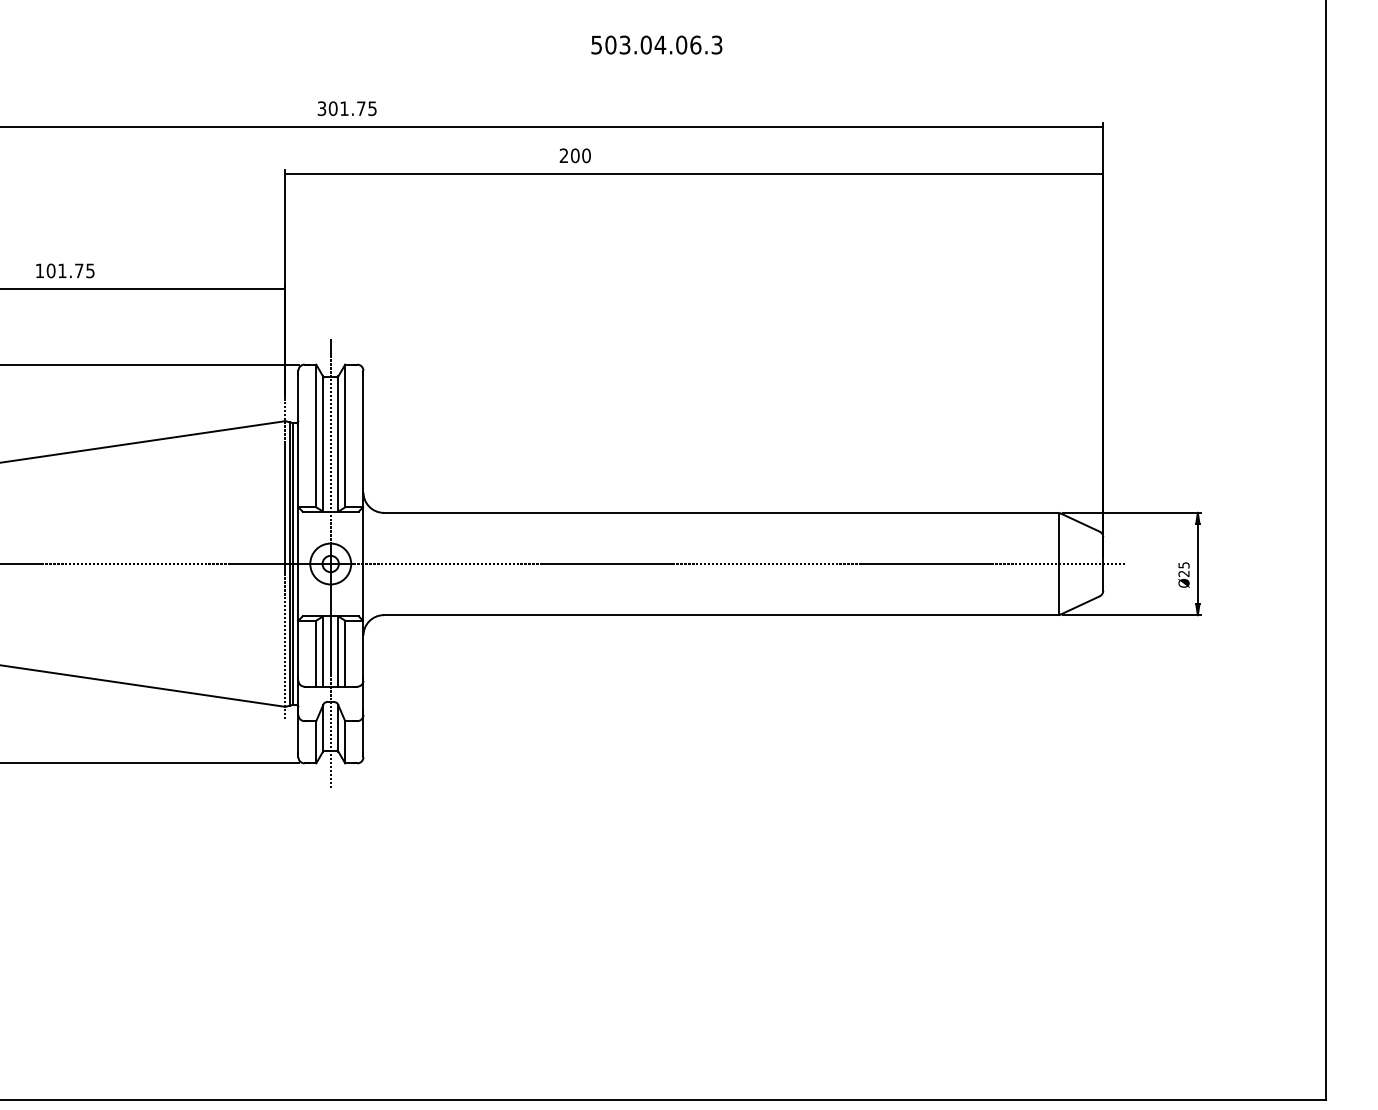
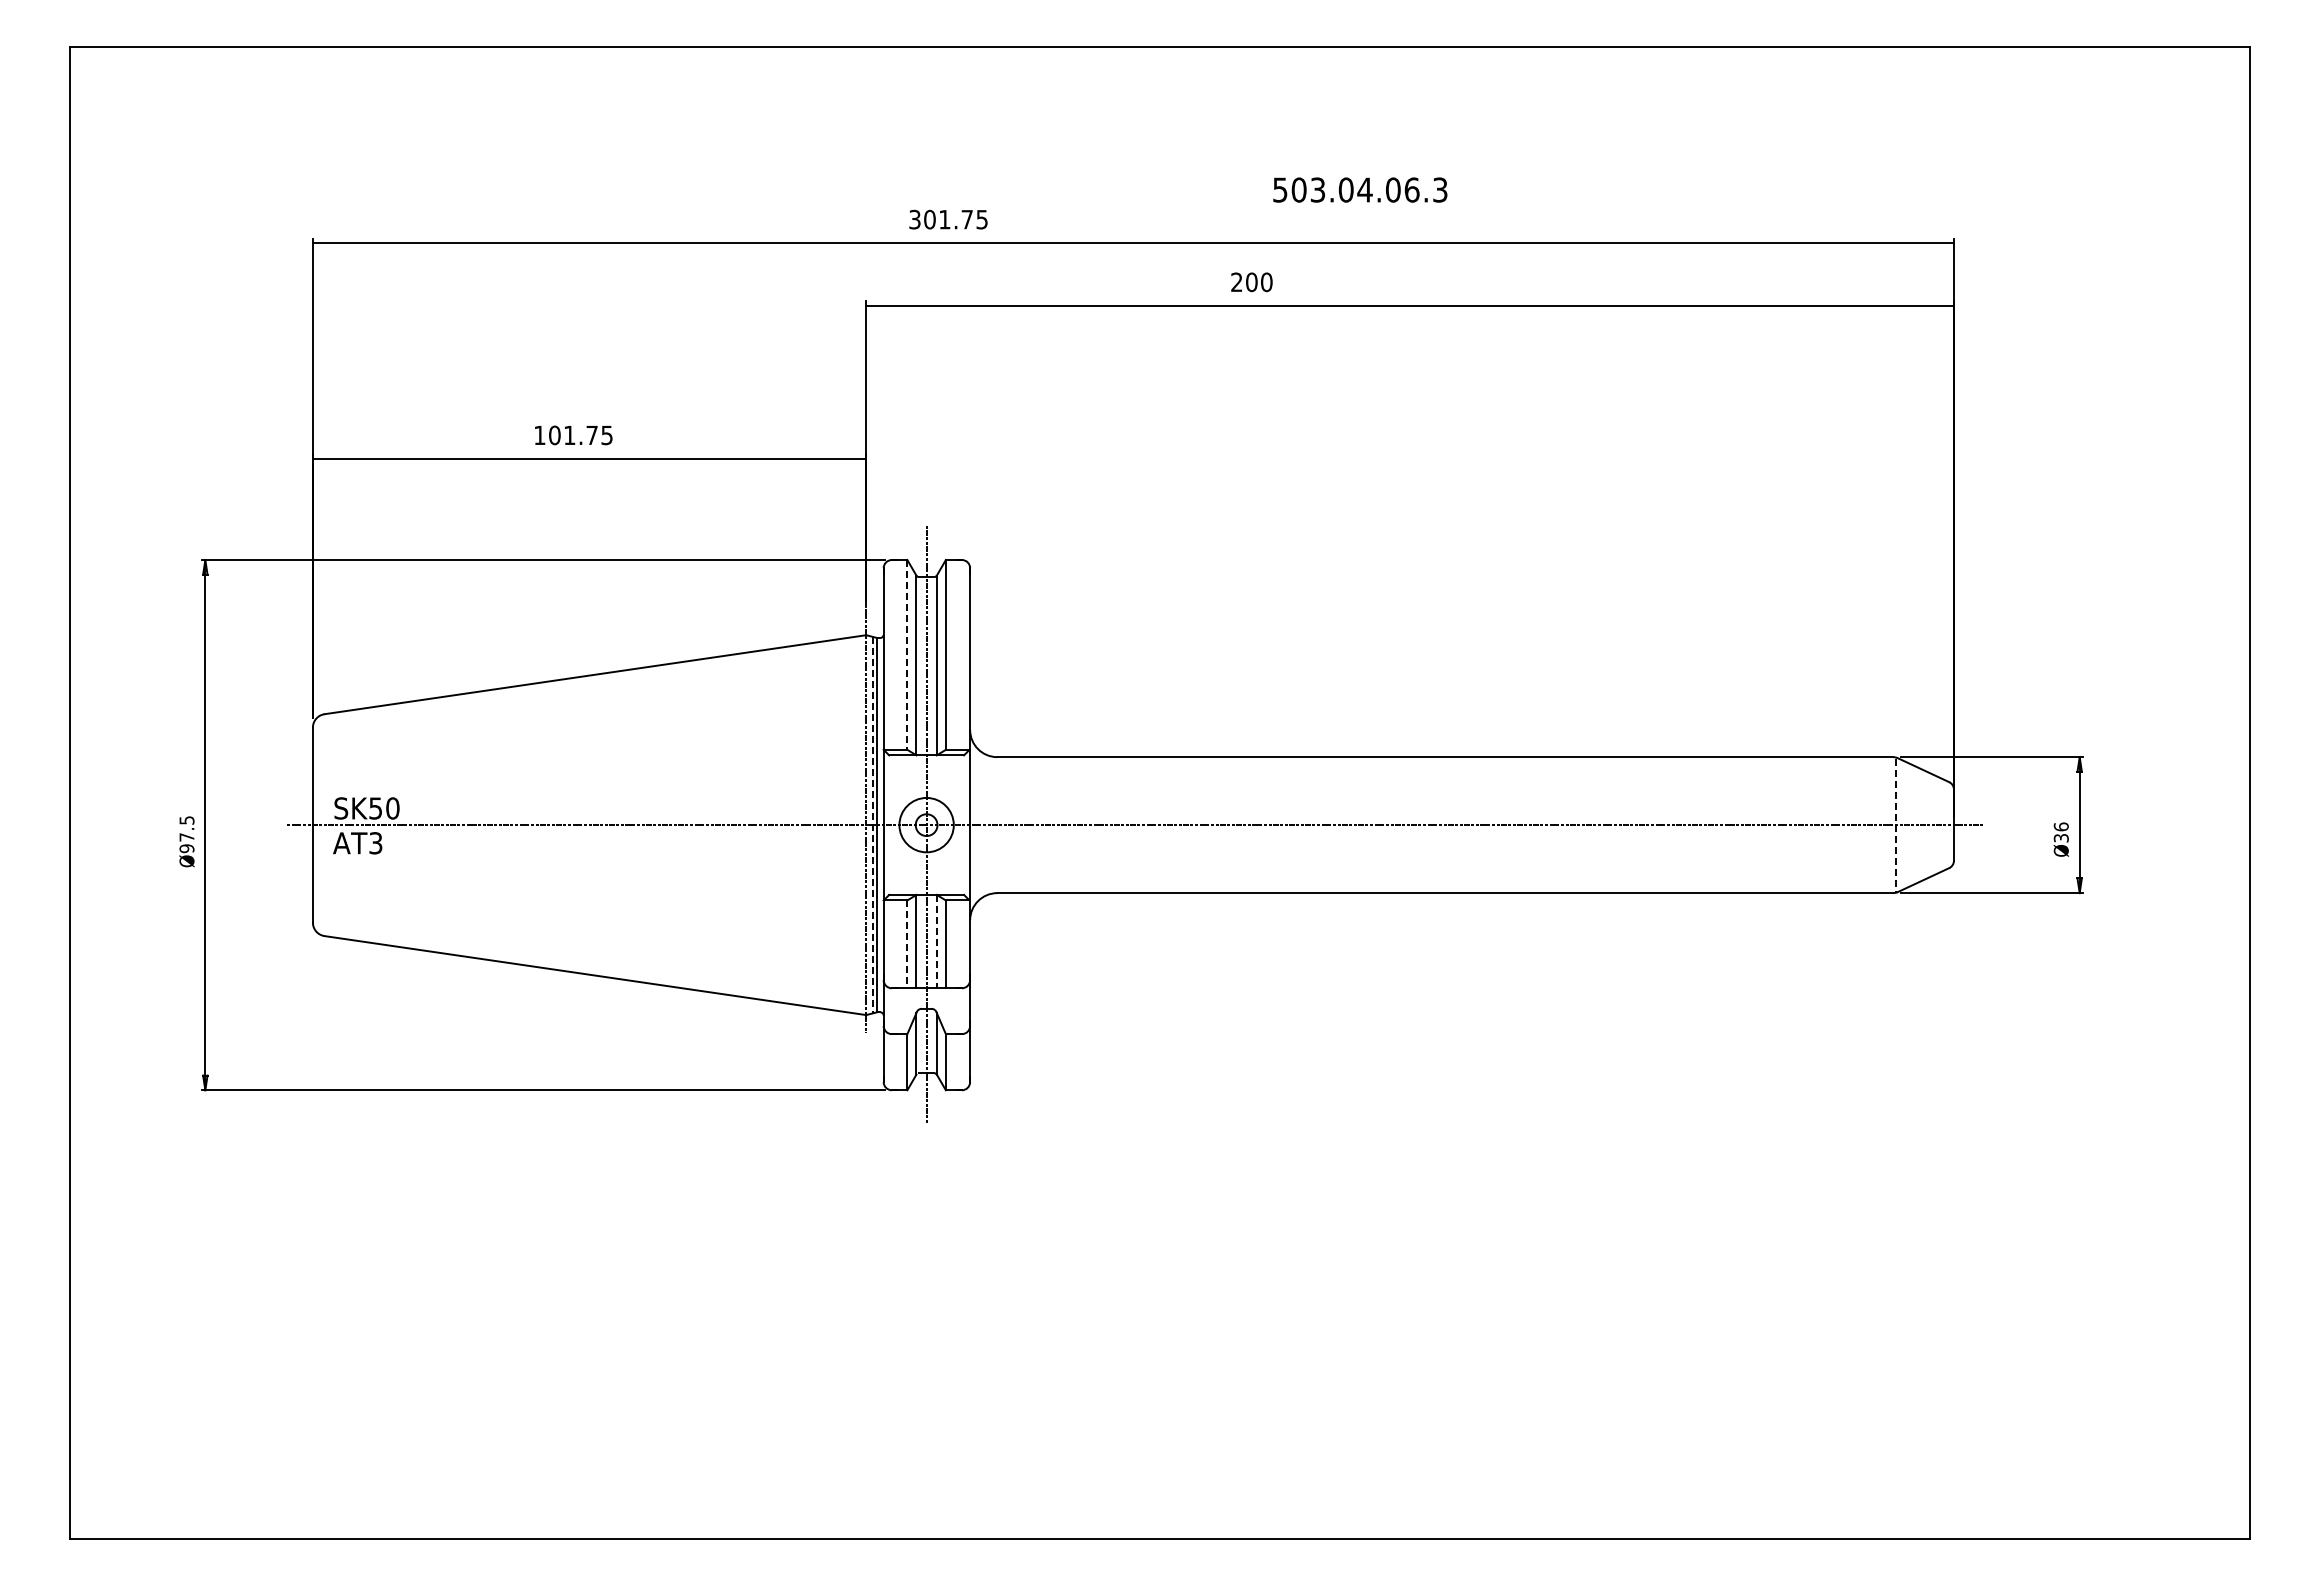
text: (657, 44) -> (1360, 189), moved
line: (316, 435) -> (907, 654), solid -> dashed
line: (290, 564) -> (872, 825), solid -> dashed
line: (1059, 565) -> (1895, 826), solid -> dashed
text: (1183, 569) -> (2060, 832), Ø25 -> Ø36
line: (338, 651) -> (936, 941), solid -> dashed
line: (316, 653) -> (907, 944), solid -> dashed

